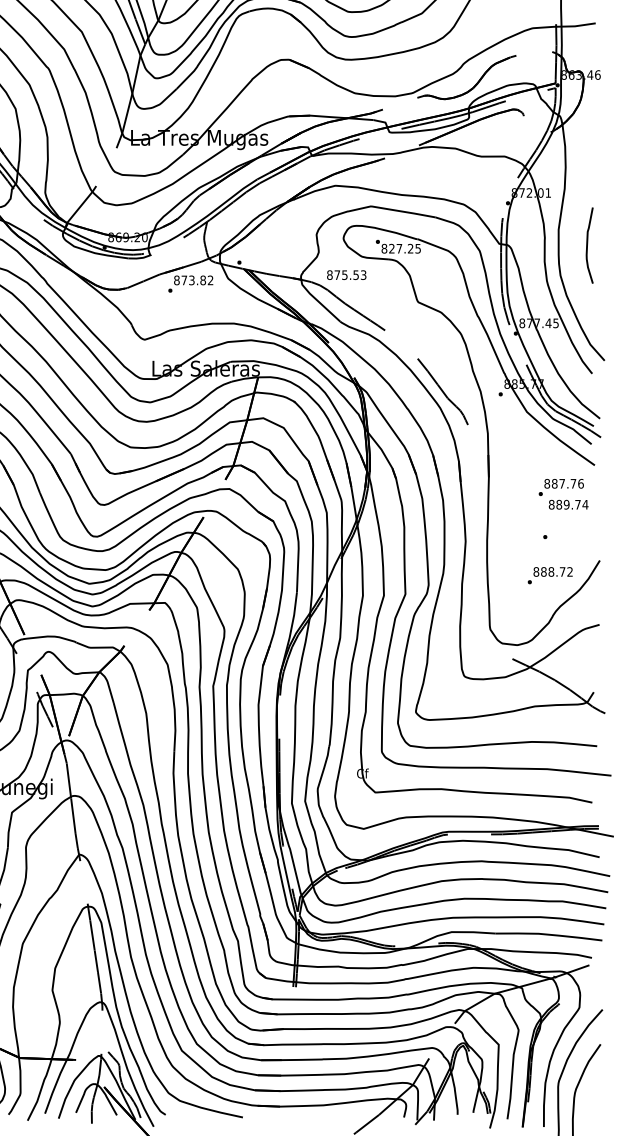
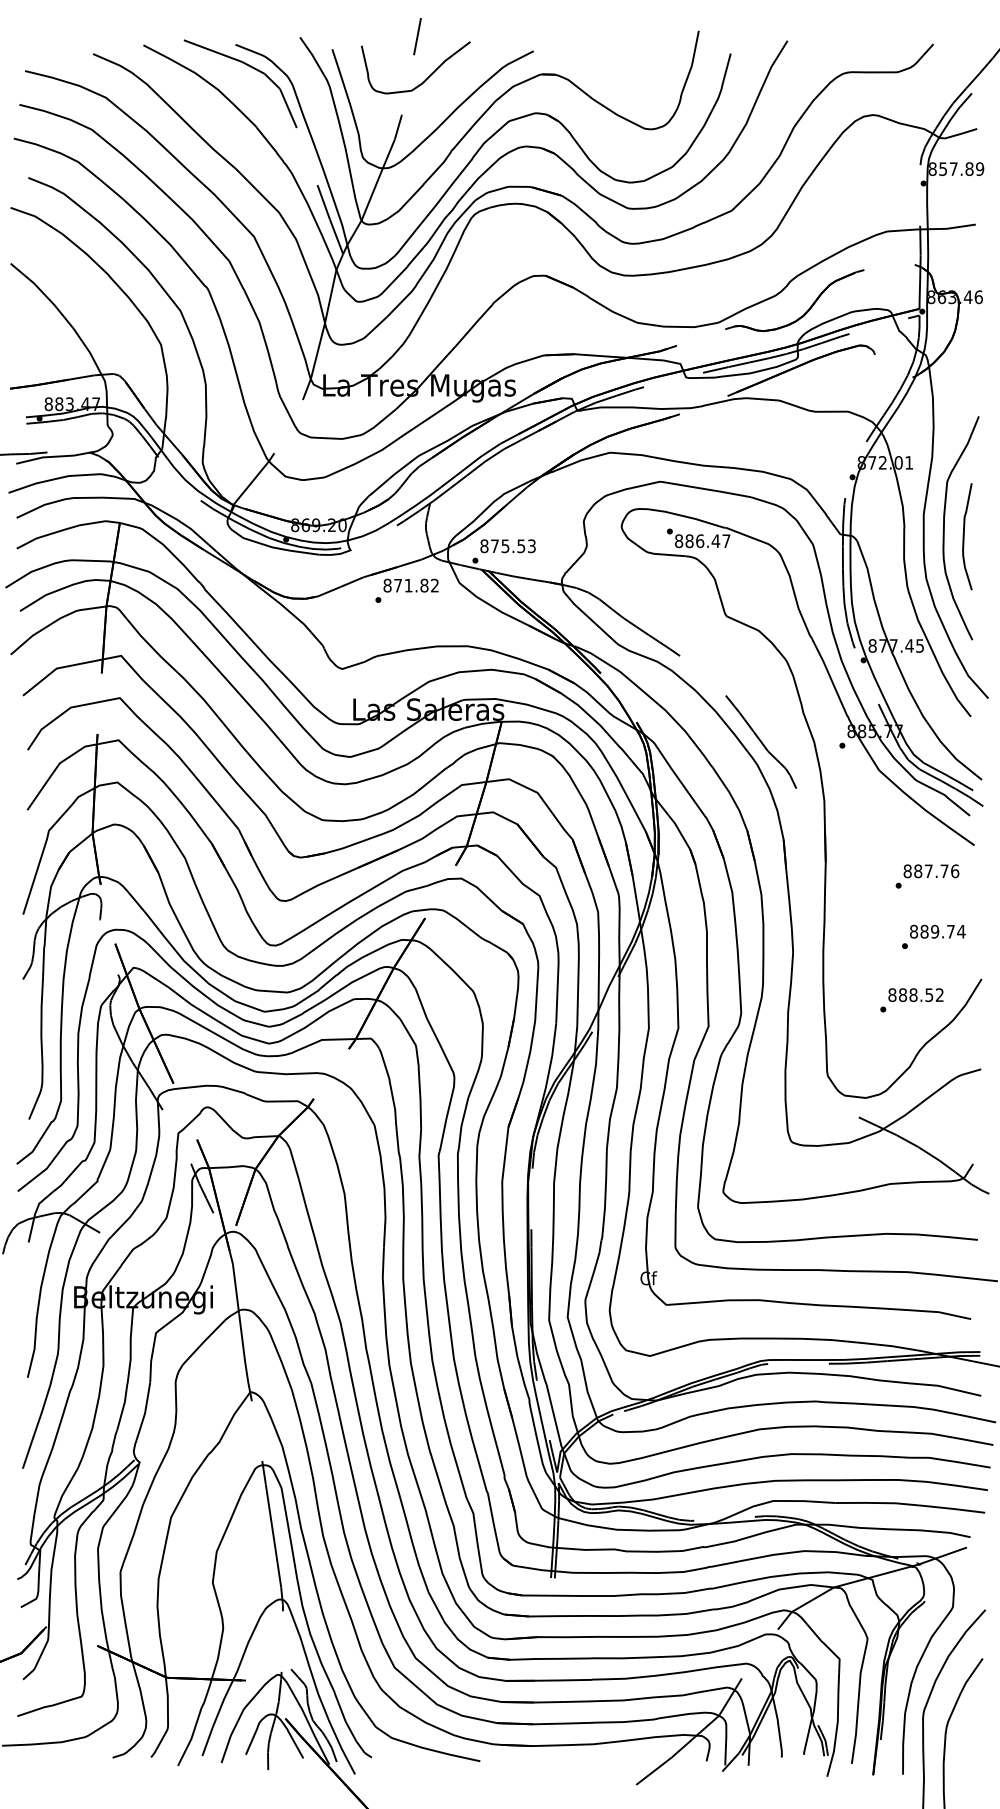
curve: (573, 239) -> (944, 528), added
text: (404, 248) -> (707, 541), 827.25 -> 886.47
text: (346, 275) -> (507, 546), moved
text: (191, 280) -> (408, 585), 873.82 -> 871.82
text: (568, 504) -> (937, 931), moved
text: (562, 572) -> (929, 995), 888.72 -> 888.52

